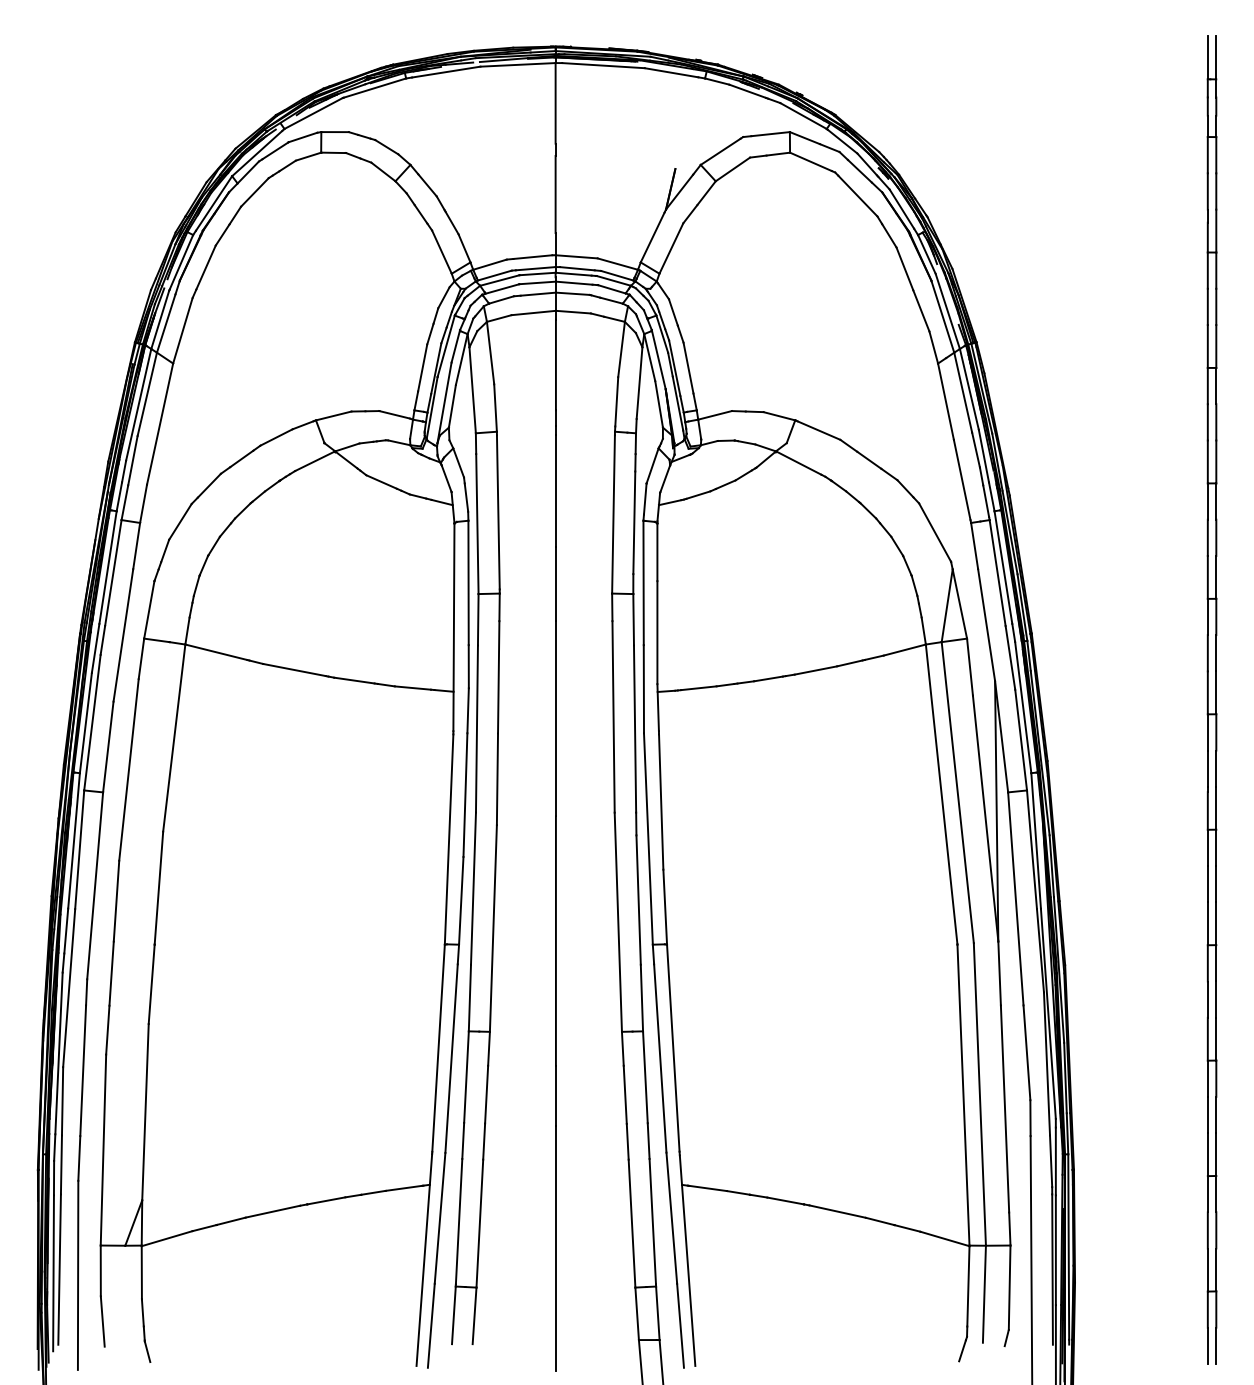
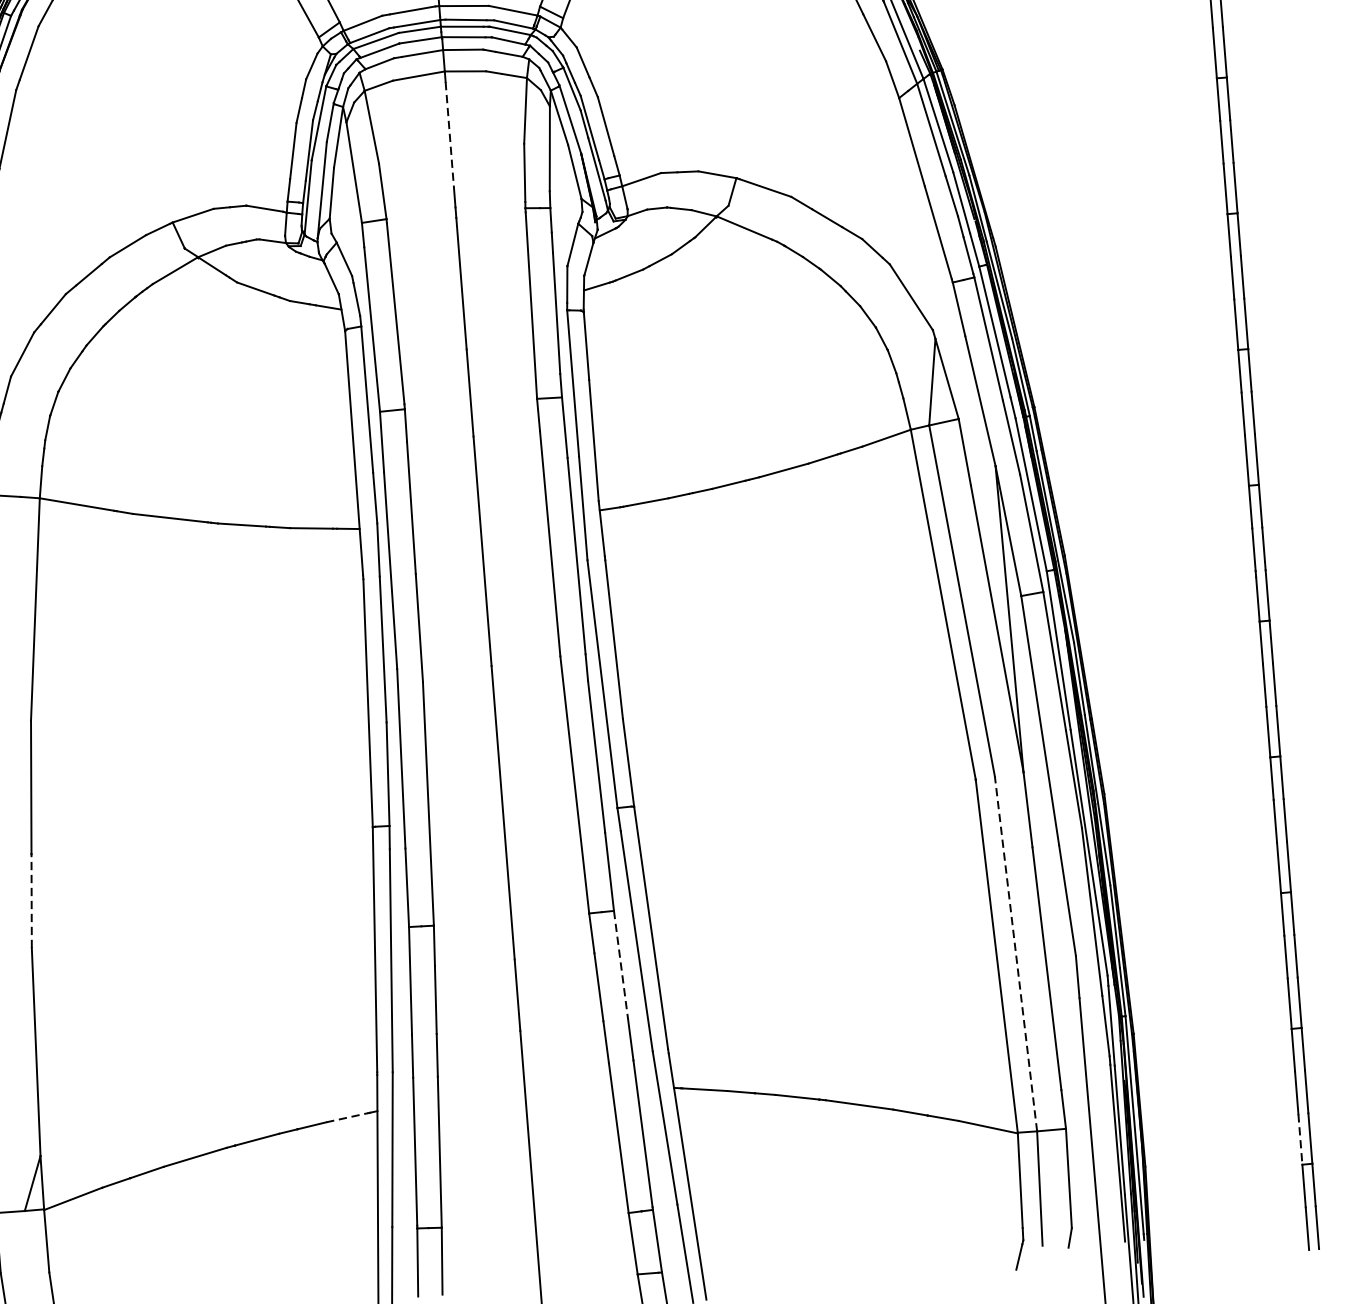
line: (555, 365) -> (449, 135), solid -> dashed
line: (151, 984) -> (31, 901), solid -> dashed
line: (645, 1077) -> (621, 964), solid -> dashed
line: (979, 1093) -> (1015, 952), solid -> dashed
line: (404, 1188) -> (347, 1117), solid -> dashed
line: (1207, 1270) -> (1300, 1139), solid -> dashed

